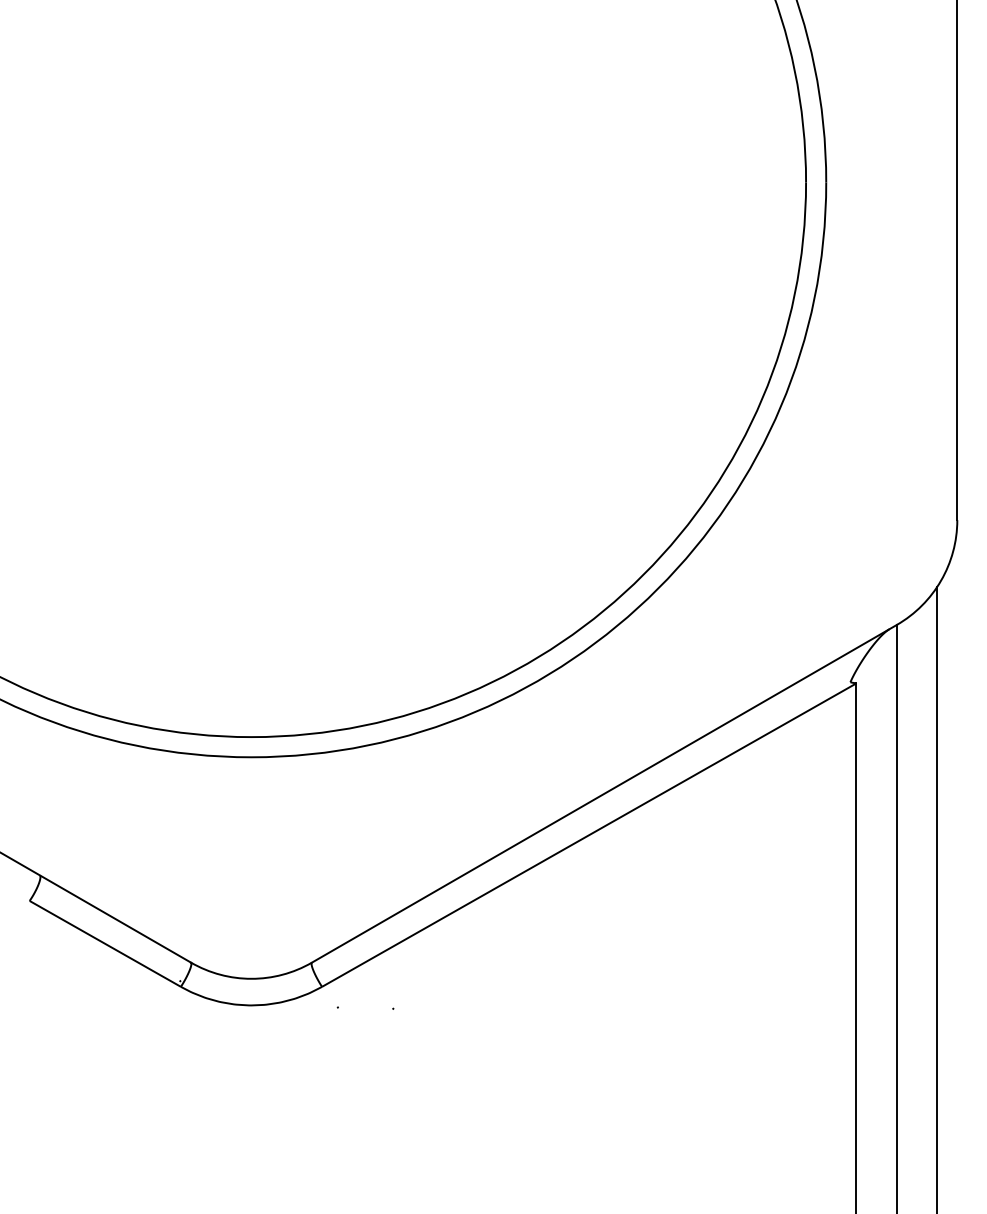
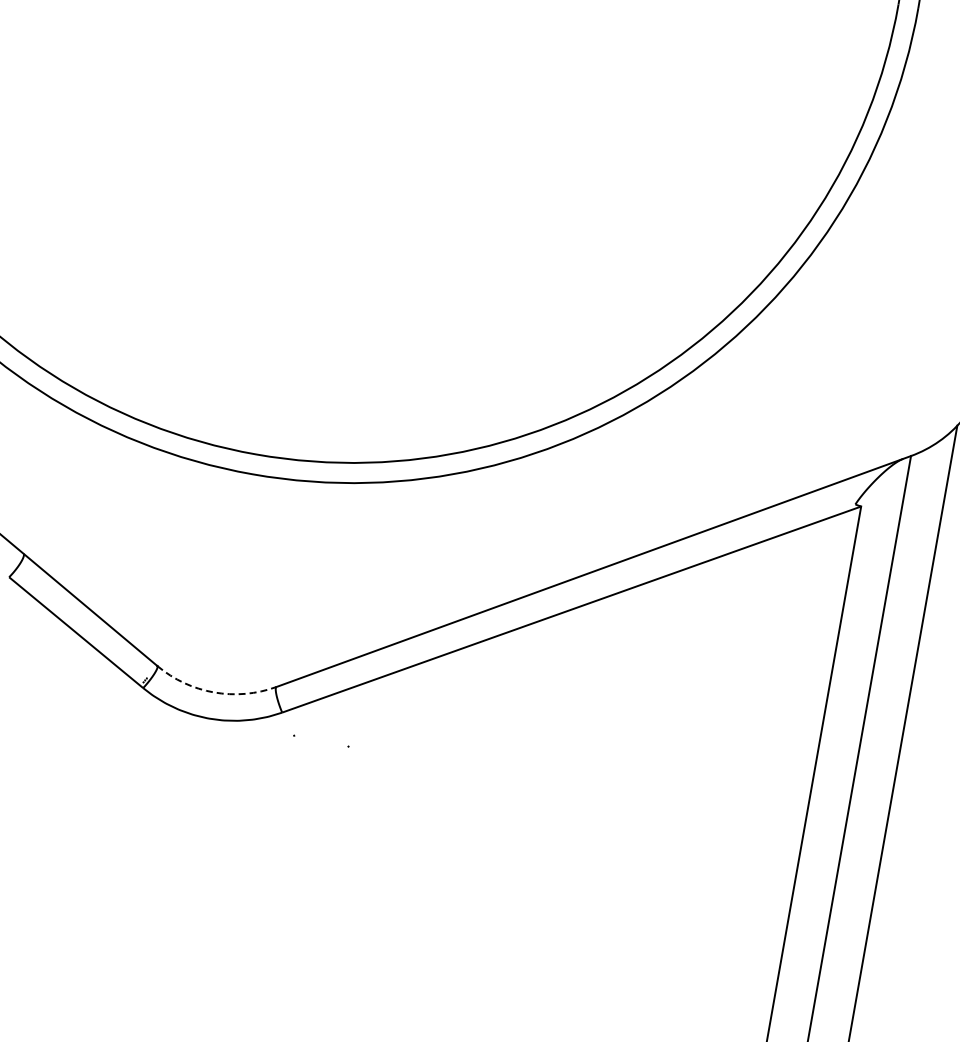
arc: (251, 978) -> (214, 692), solid -> dashed

